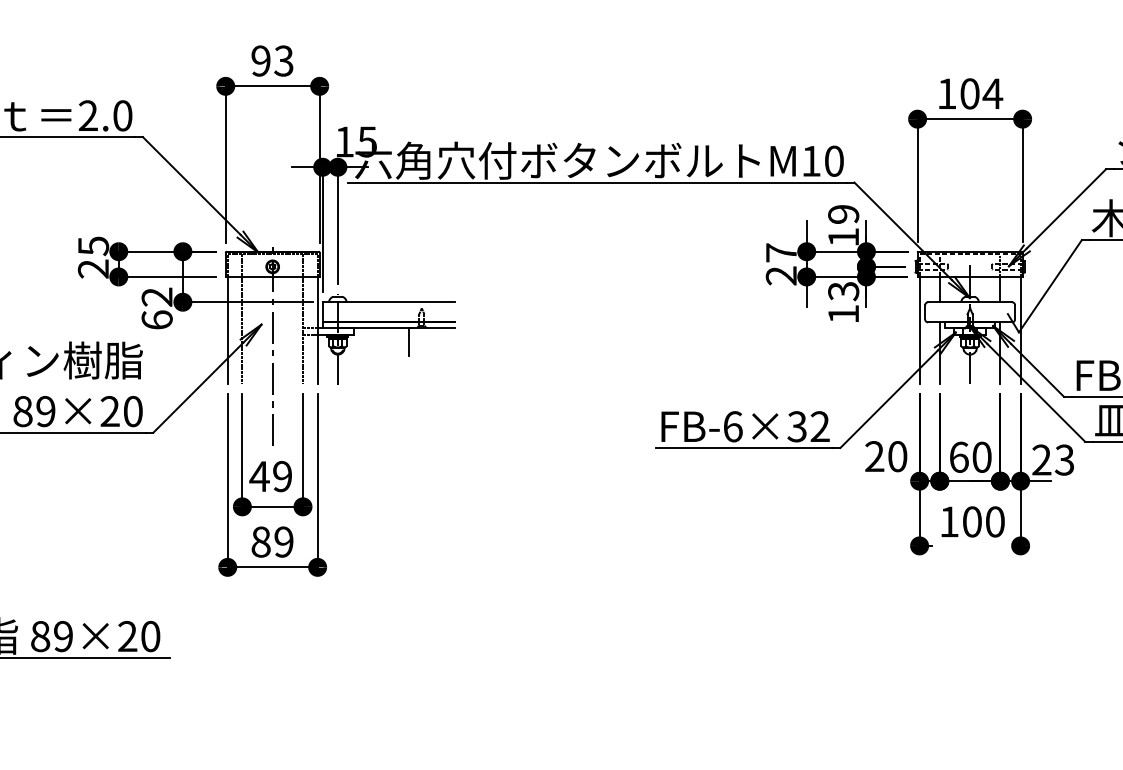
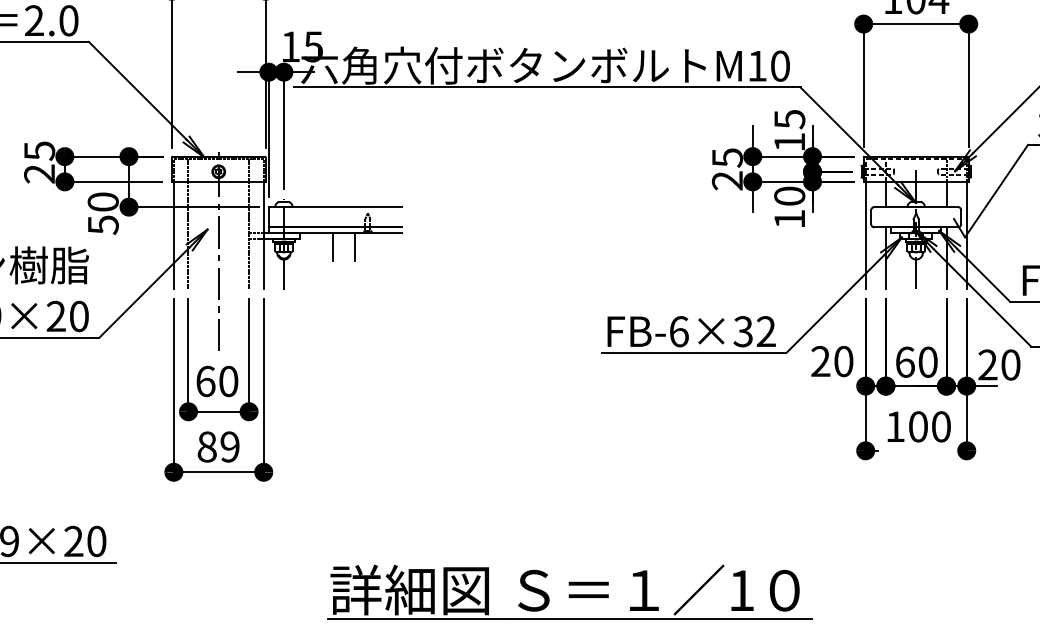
text: (843, 214) -> (789, 119), 19 -> 15
text: (781, 252) -> (727, 157), 27 -> 25
text: (843, 291) -> (789, 196), 13 -> 10
text: (156, 308) -> (102, 213), 62 -> 50
line: (386, 341) -> (332, 246), added
text: (1064, 459) -> (1010, 364), 23 -> 20
text: (270, 476) -> (216, 381), 49 -> 60
part: (623, 686) -> (569, 591), added

